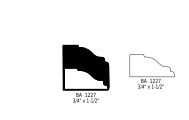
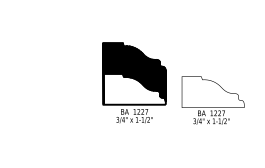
part: (85, 73) -> (133, 81), moved

